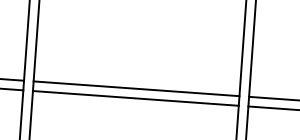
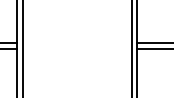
line: (136, 89) -> (77, 43), removed
line: (136, 98) -> (77, 48), removed

